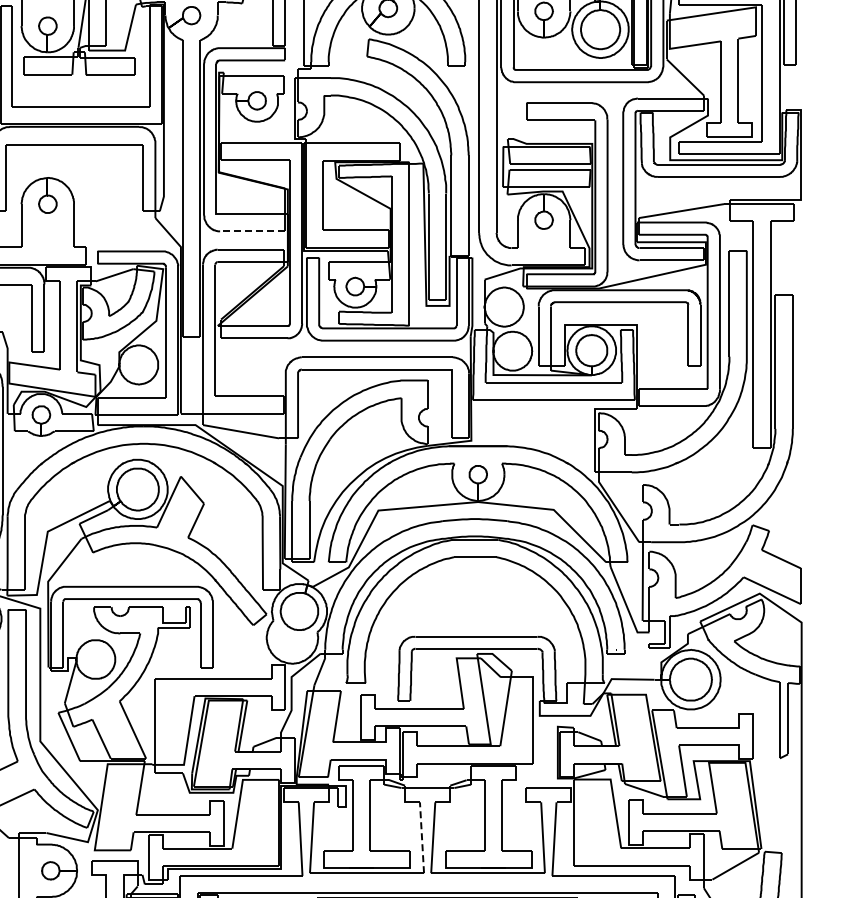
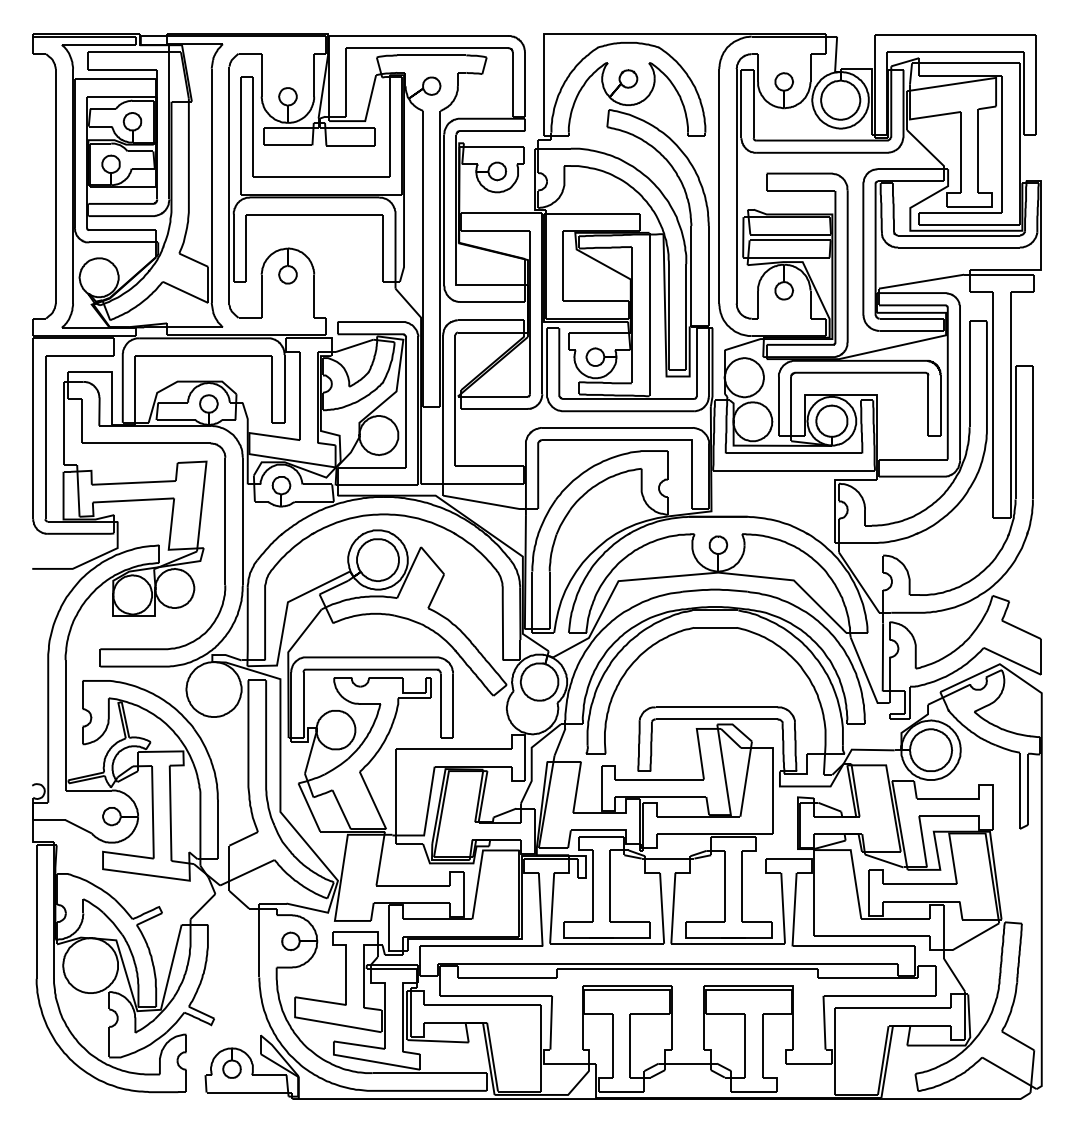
line: (252, 230) -> (492, 301), dashed -> solid
line: (422, 836) -> (662, 907), dashed -> solid

